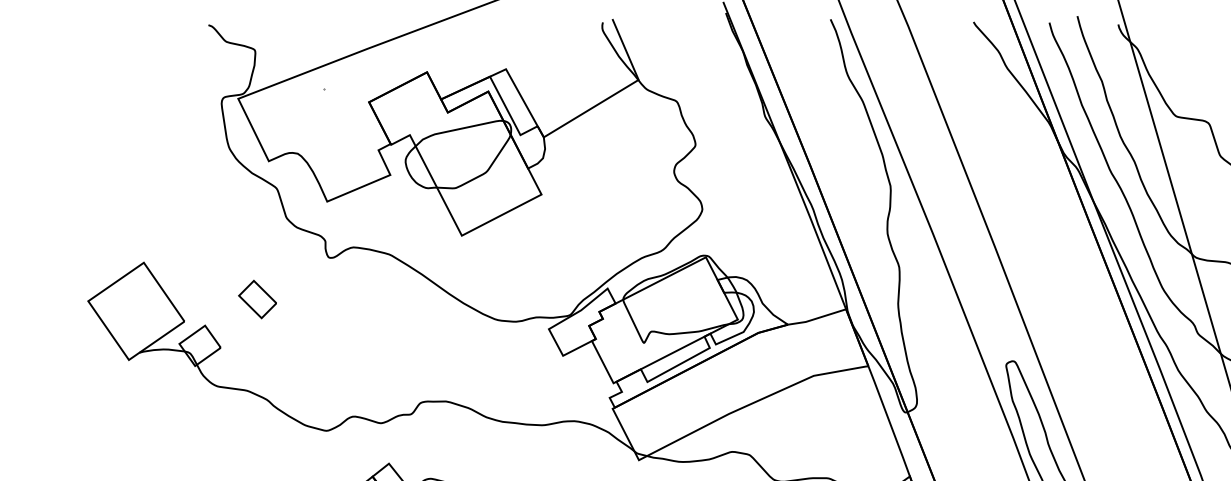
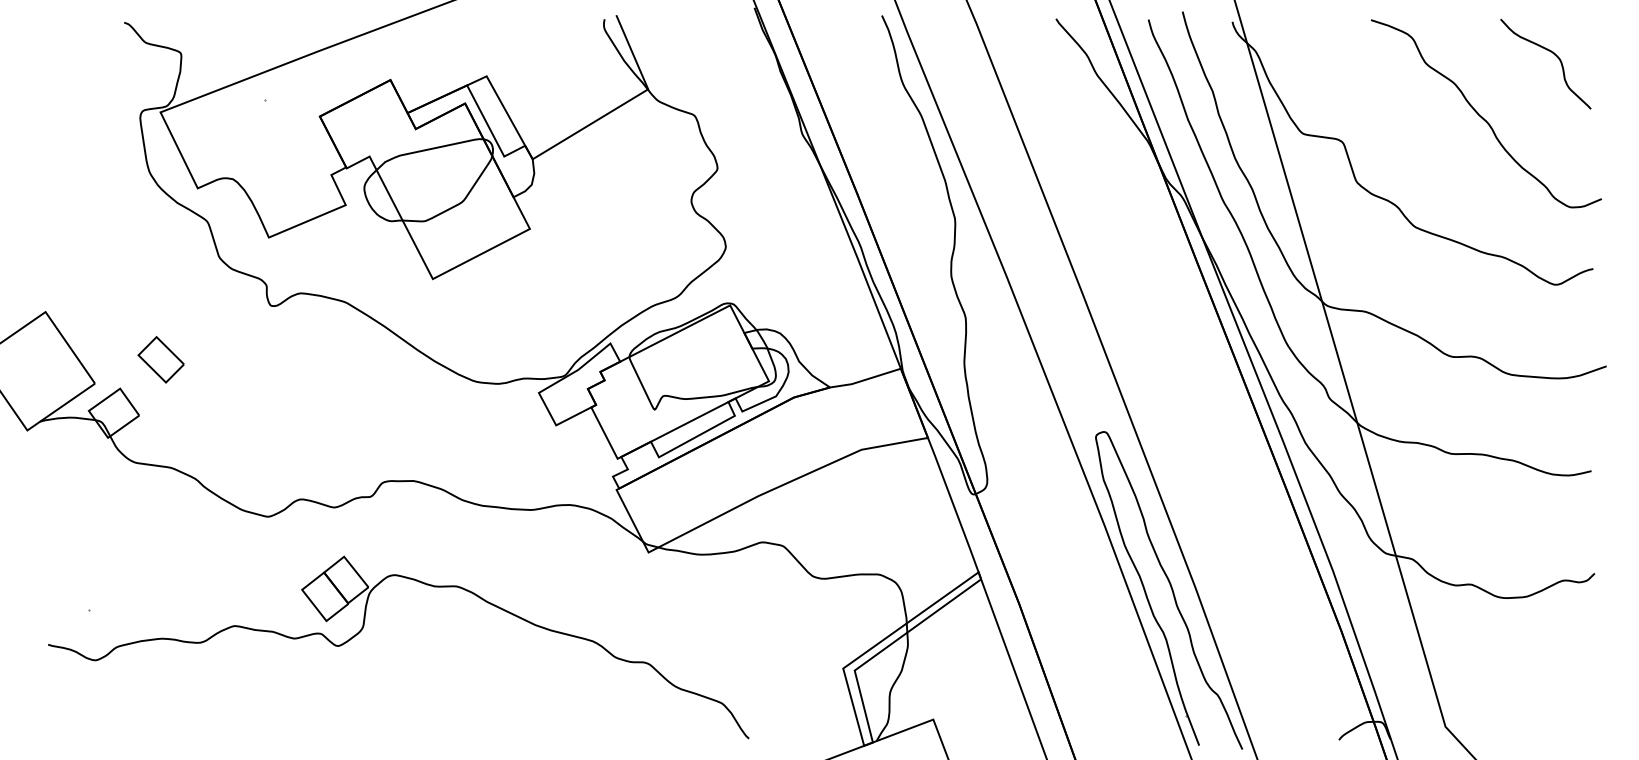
part: (257, 299) -> (160, 359), moved

